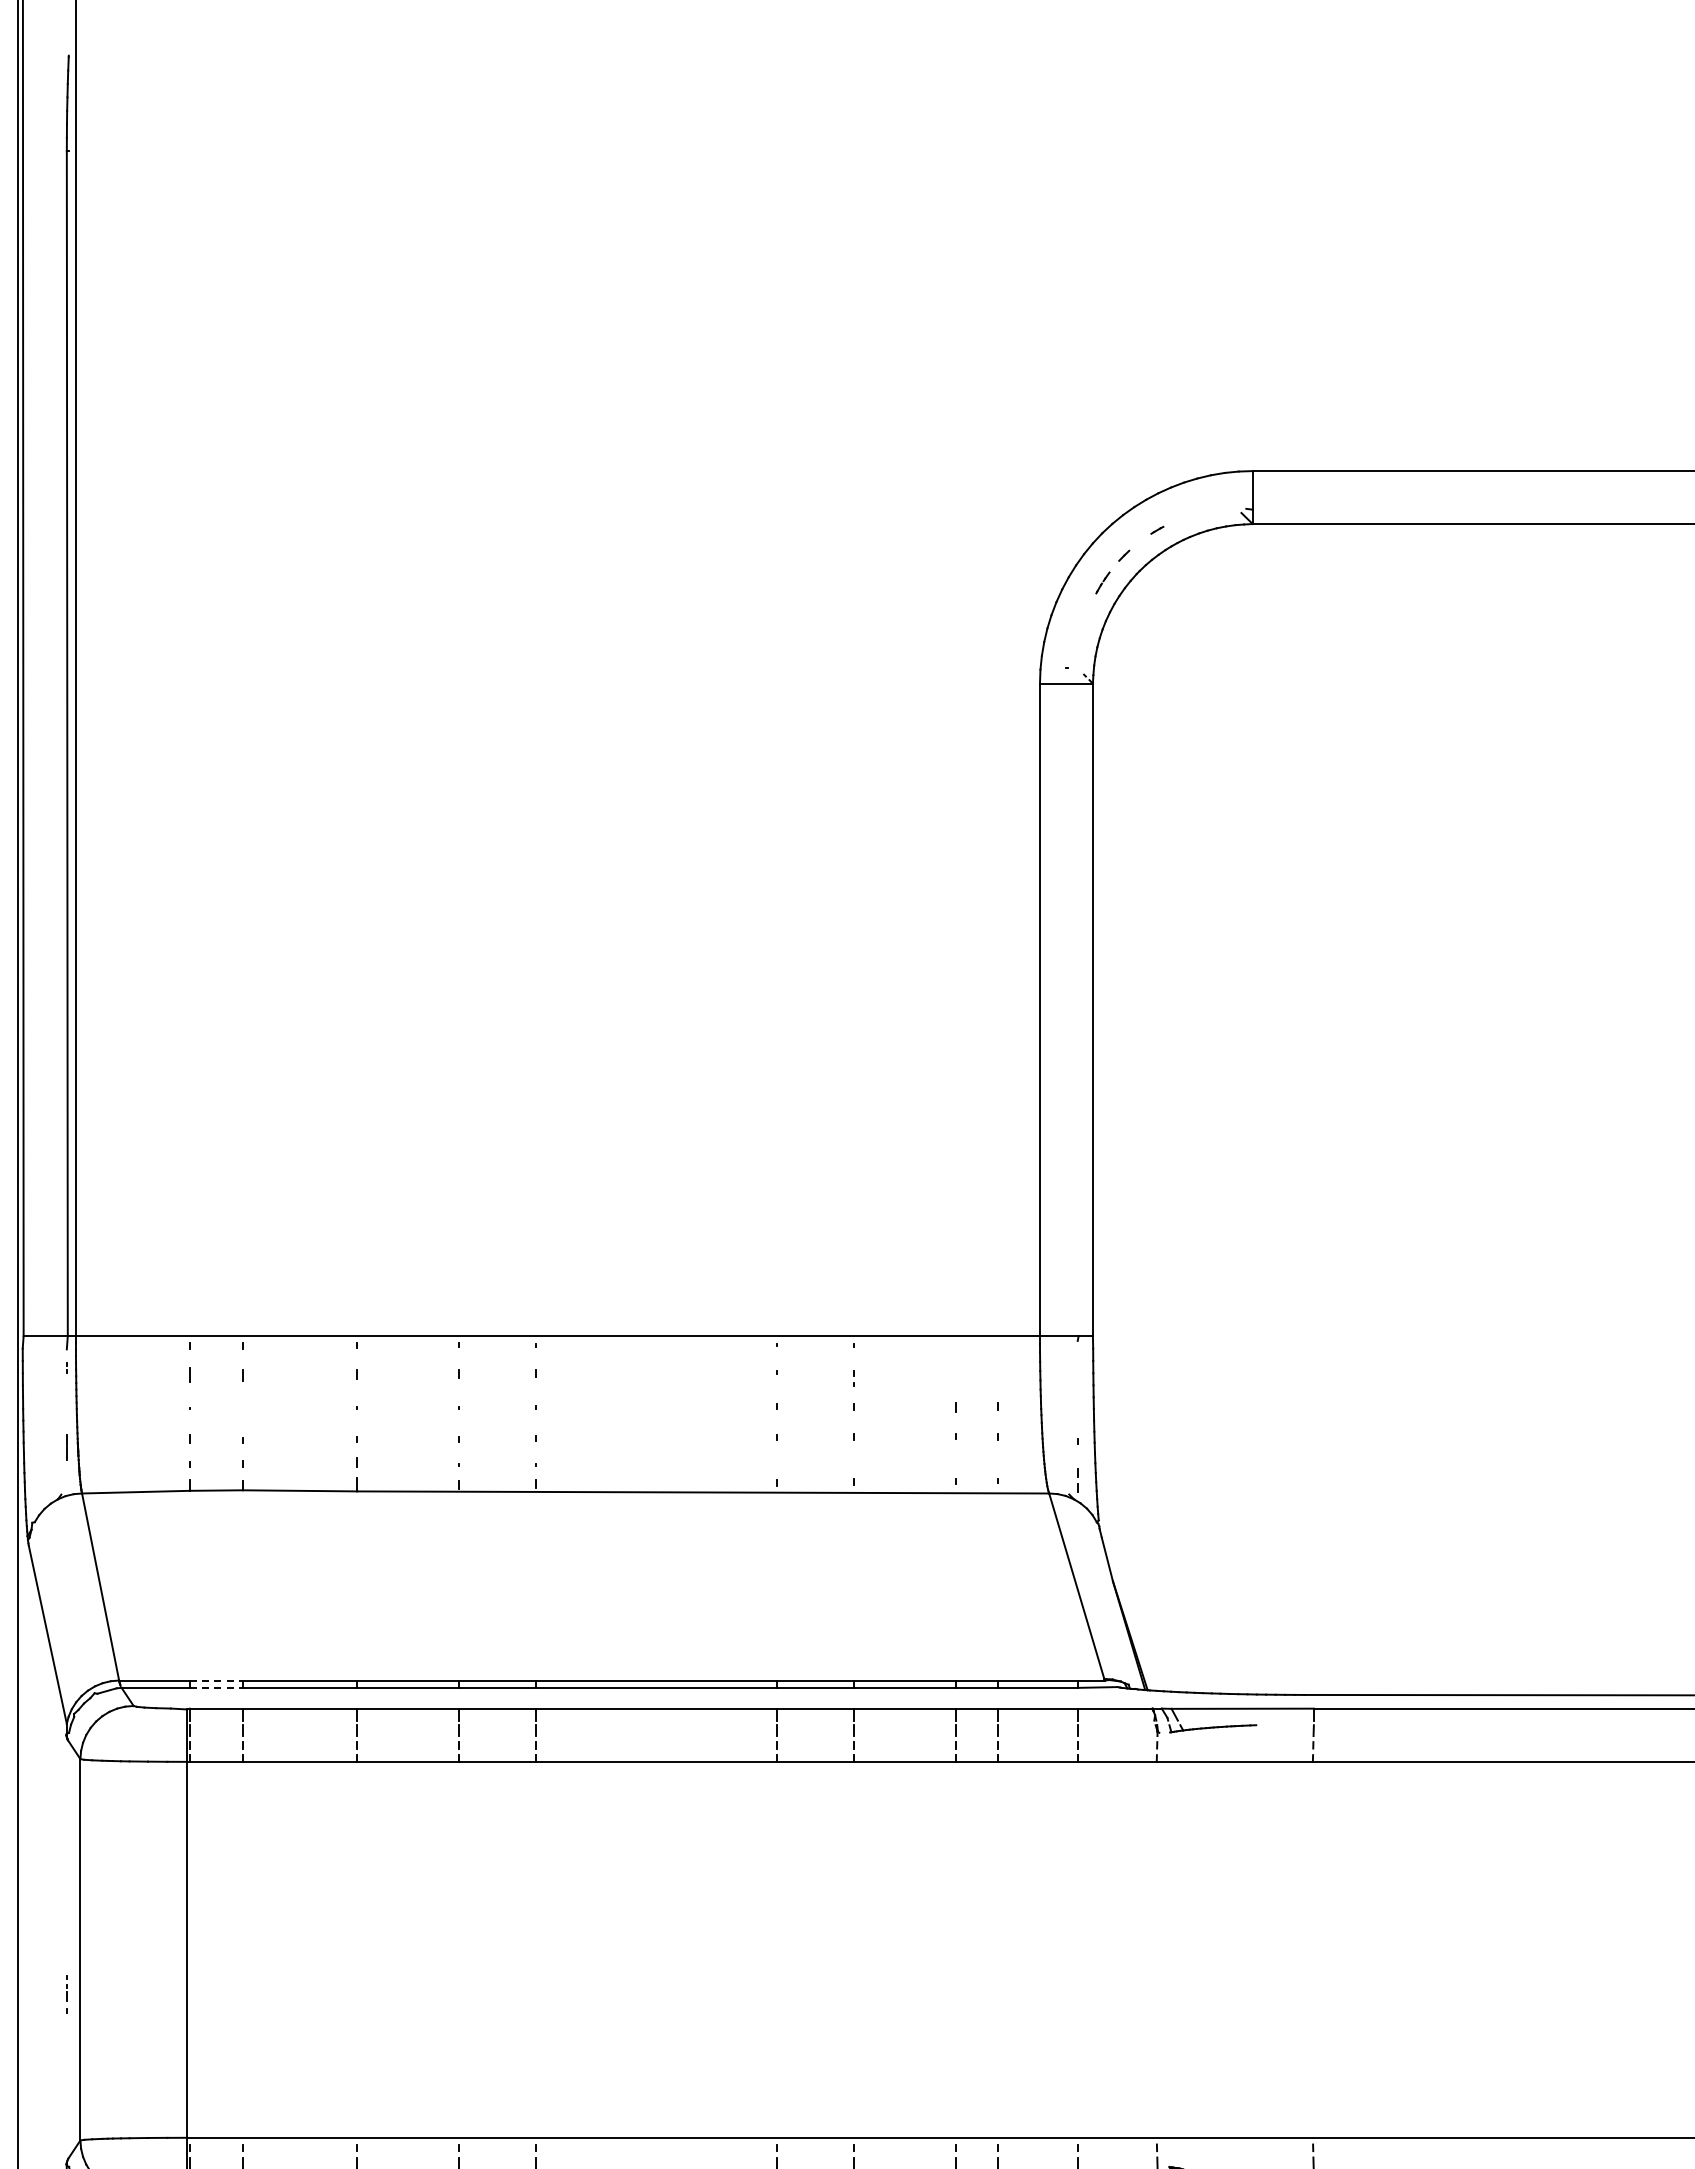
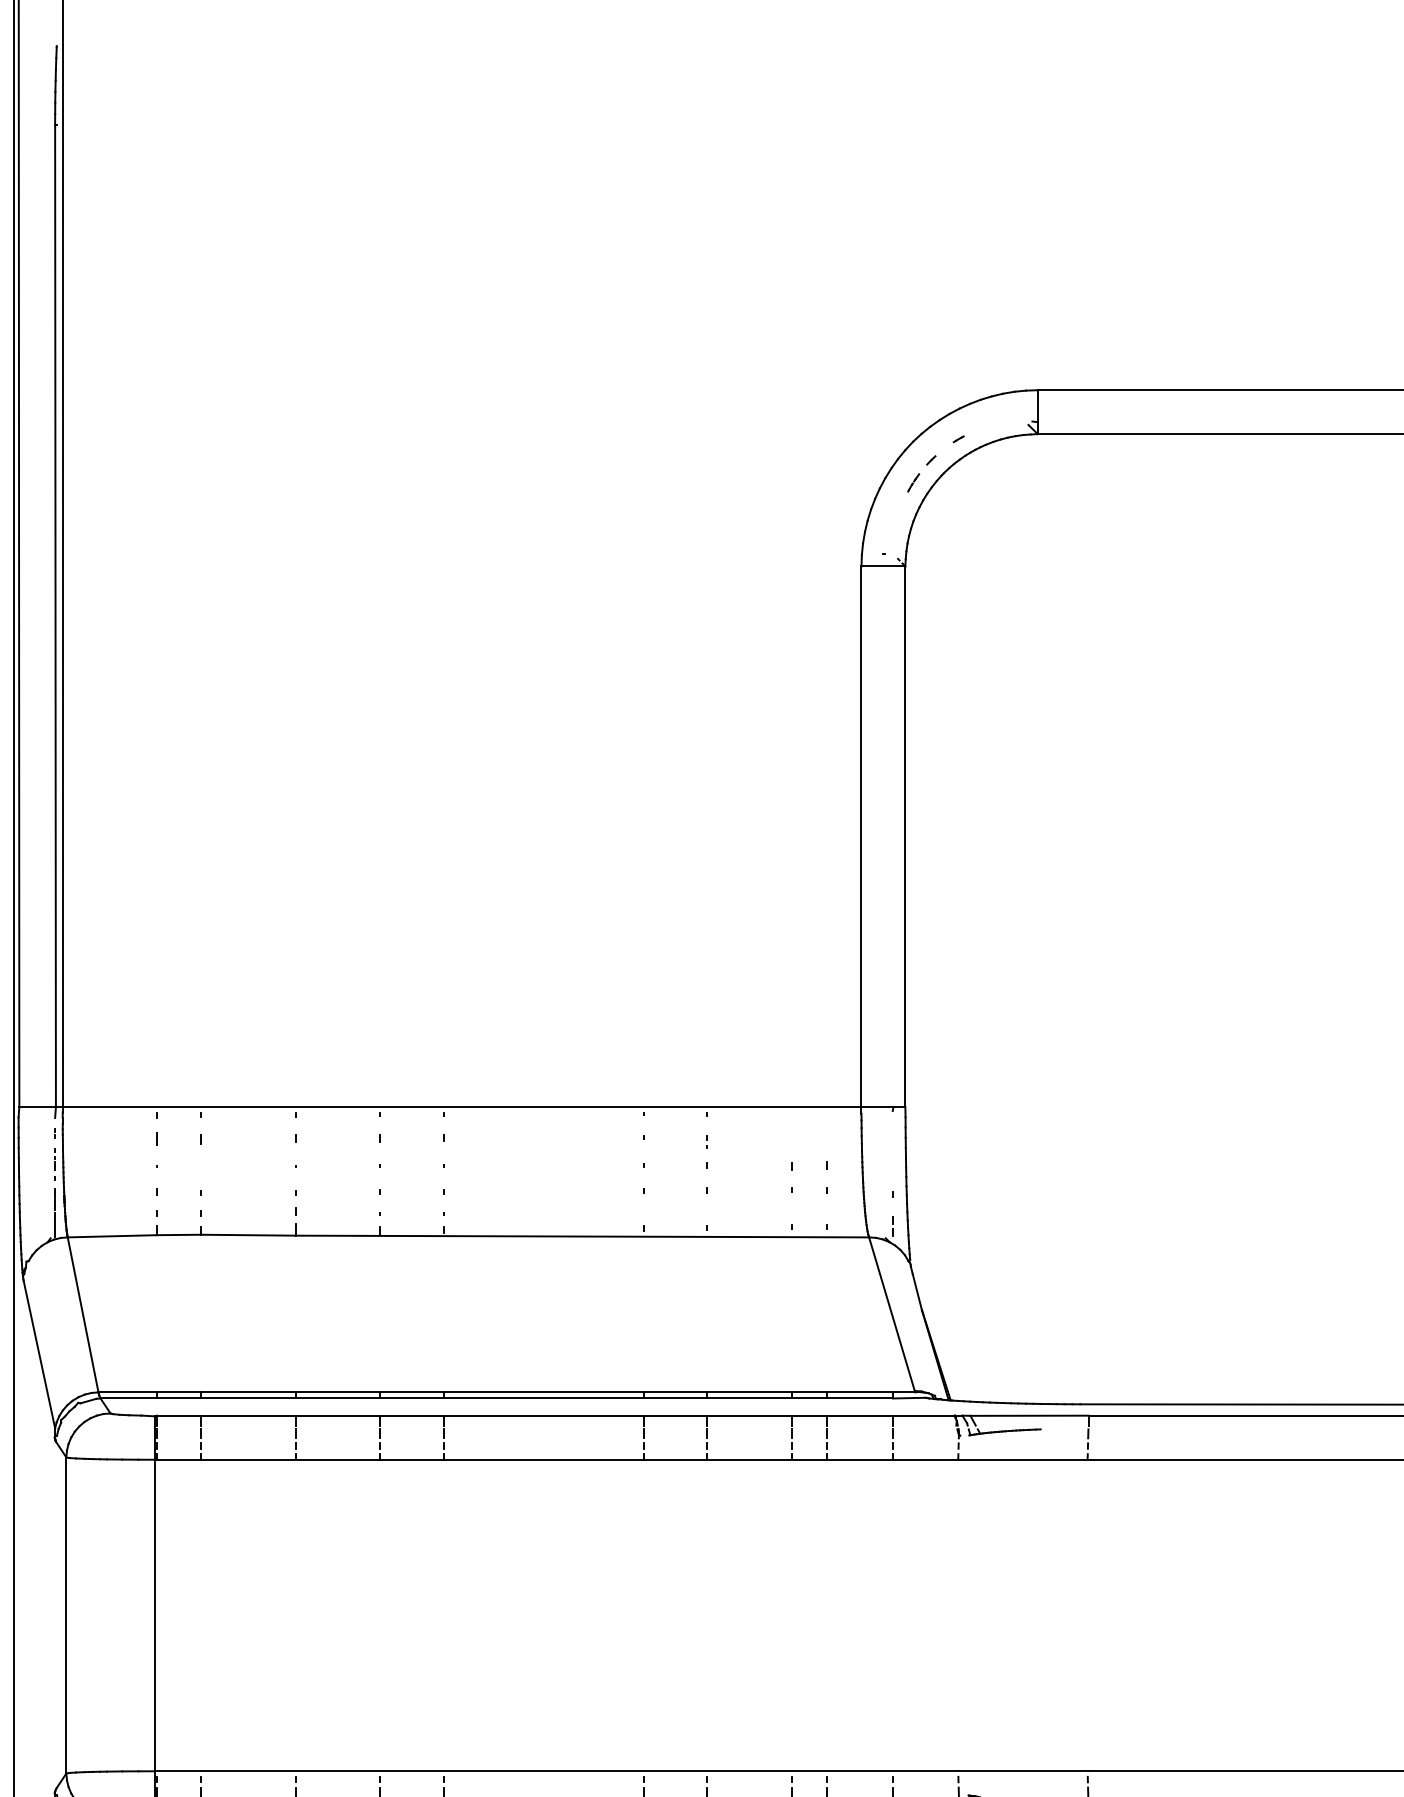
line: (66, 1477) -> (54, 1224), added
line: (216, 1680) -> (179, 1392), dashed -> solid
line: (216, 1687) -> (179, 1398), dashed -> solid
line: (66, 1994) -> (54, 1164), moved

